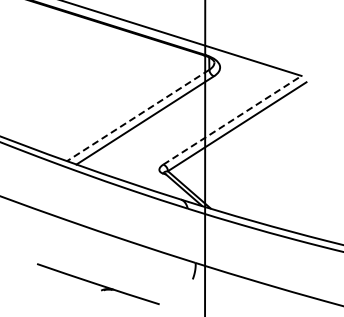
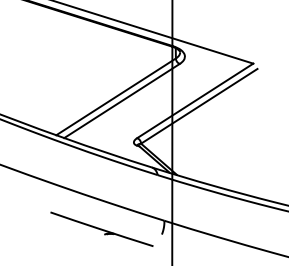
line: (138, 115) -> (116, 96), dashed -> solid
line: (232, 120) -> (195, 101), dashed -> solid
part: (98, 283) -> (102, 228), moved

